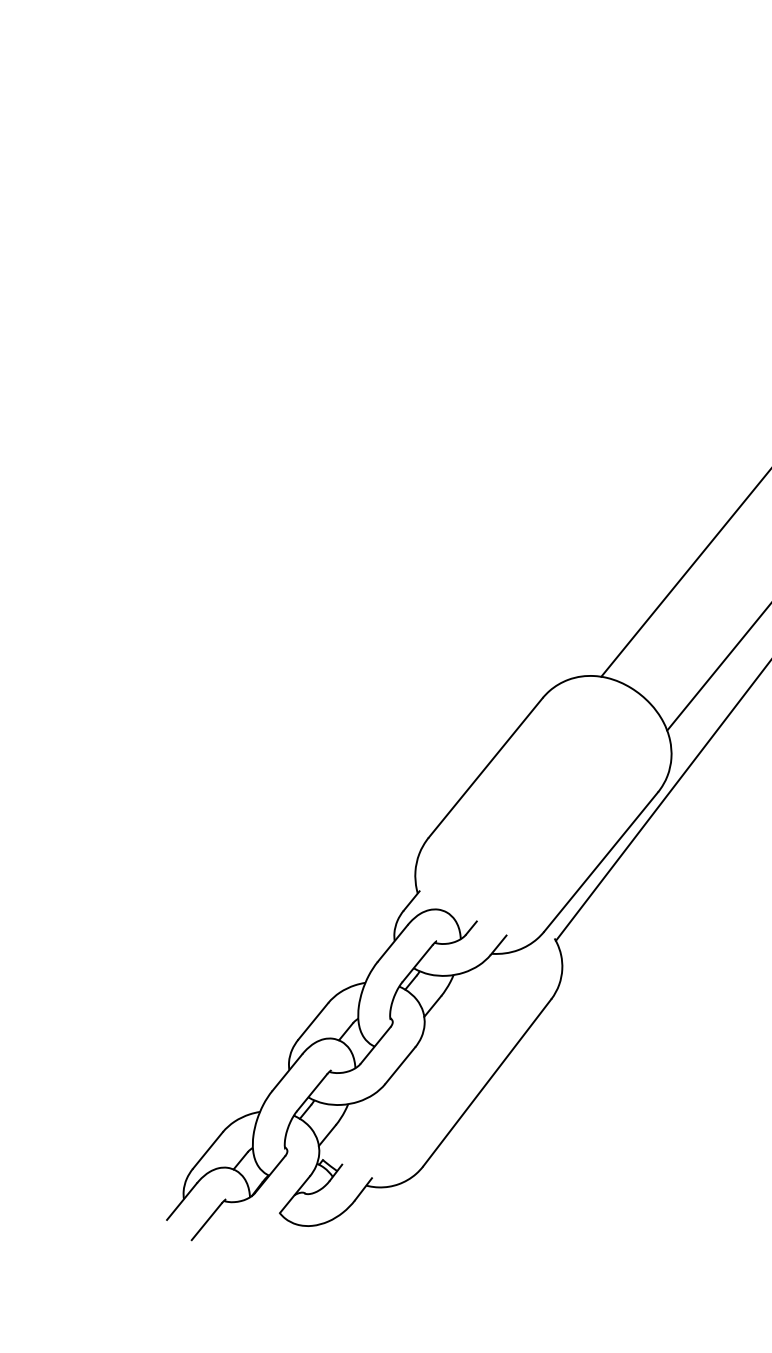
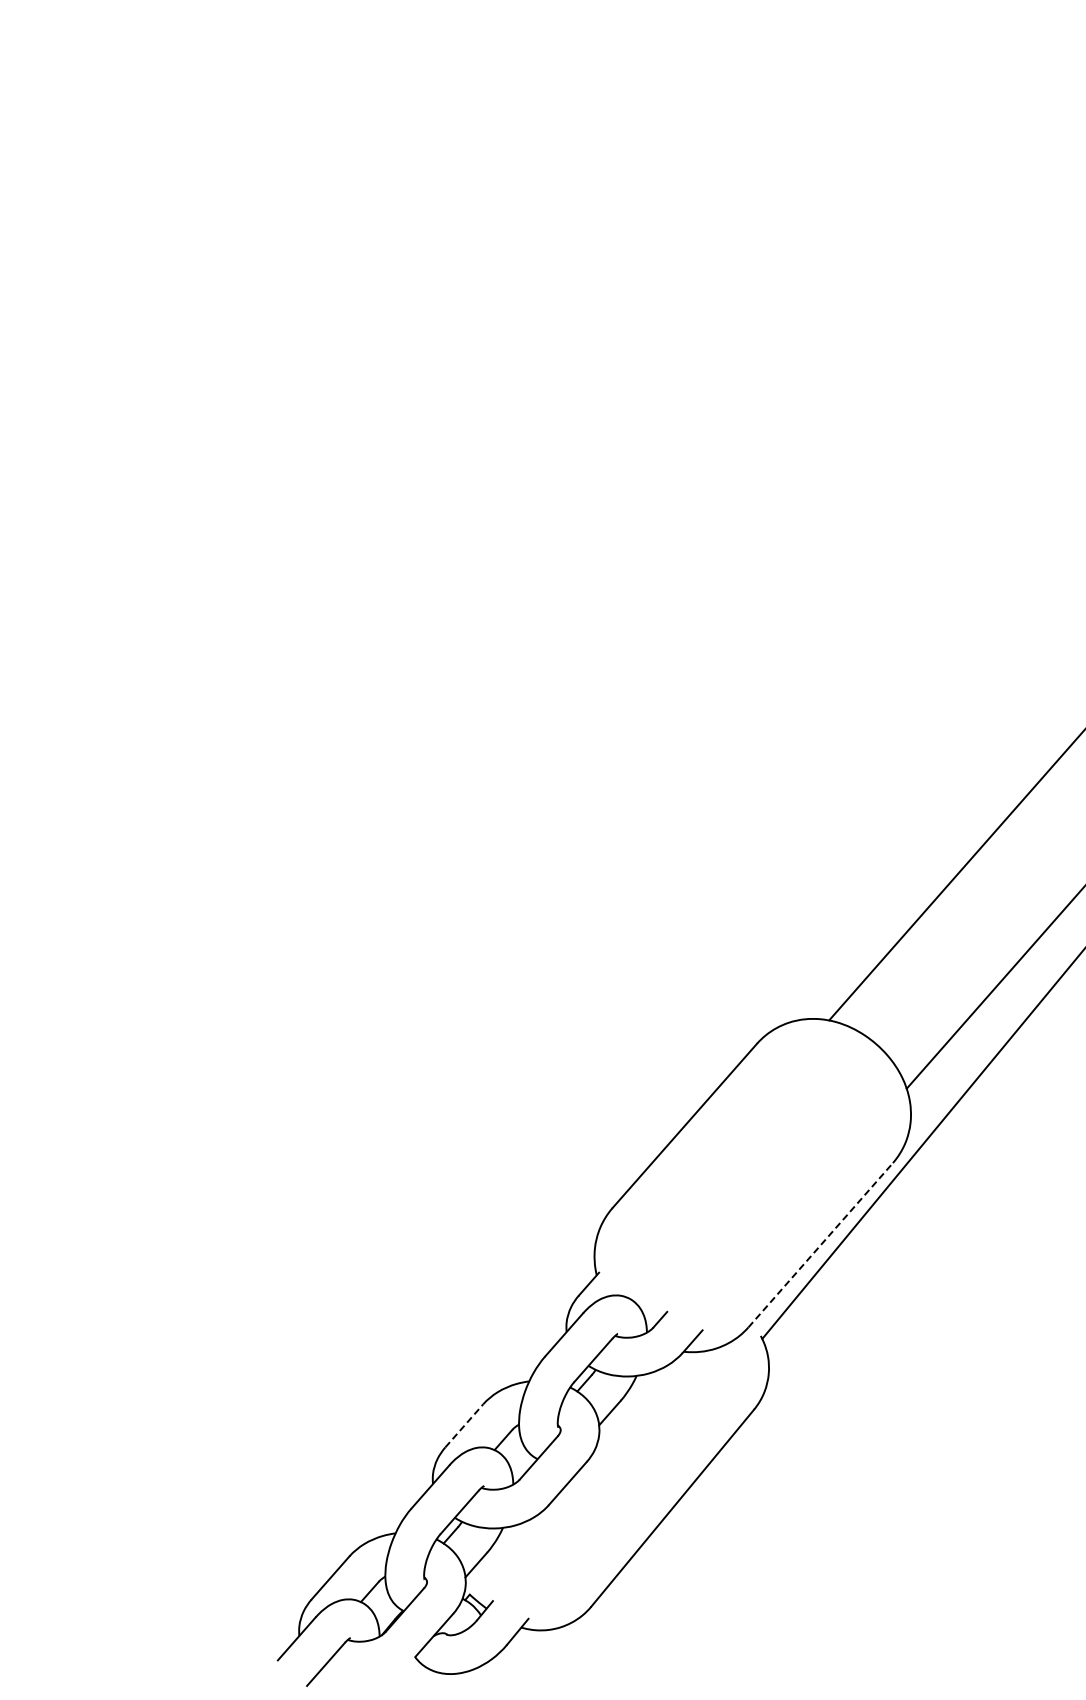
line: (601, 861) -> (821, 1244), solid -> dashed
line: (313, 1021) -> (464, 1425), solid -> dashed

